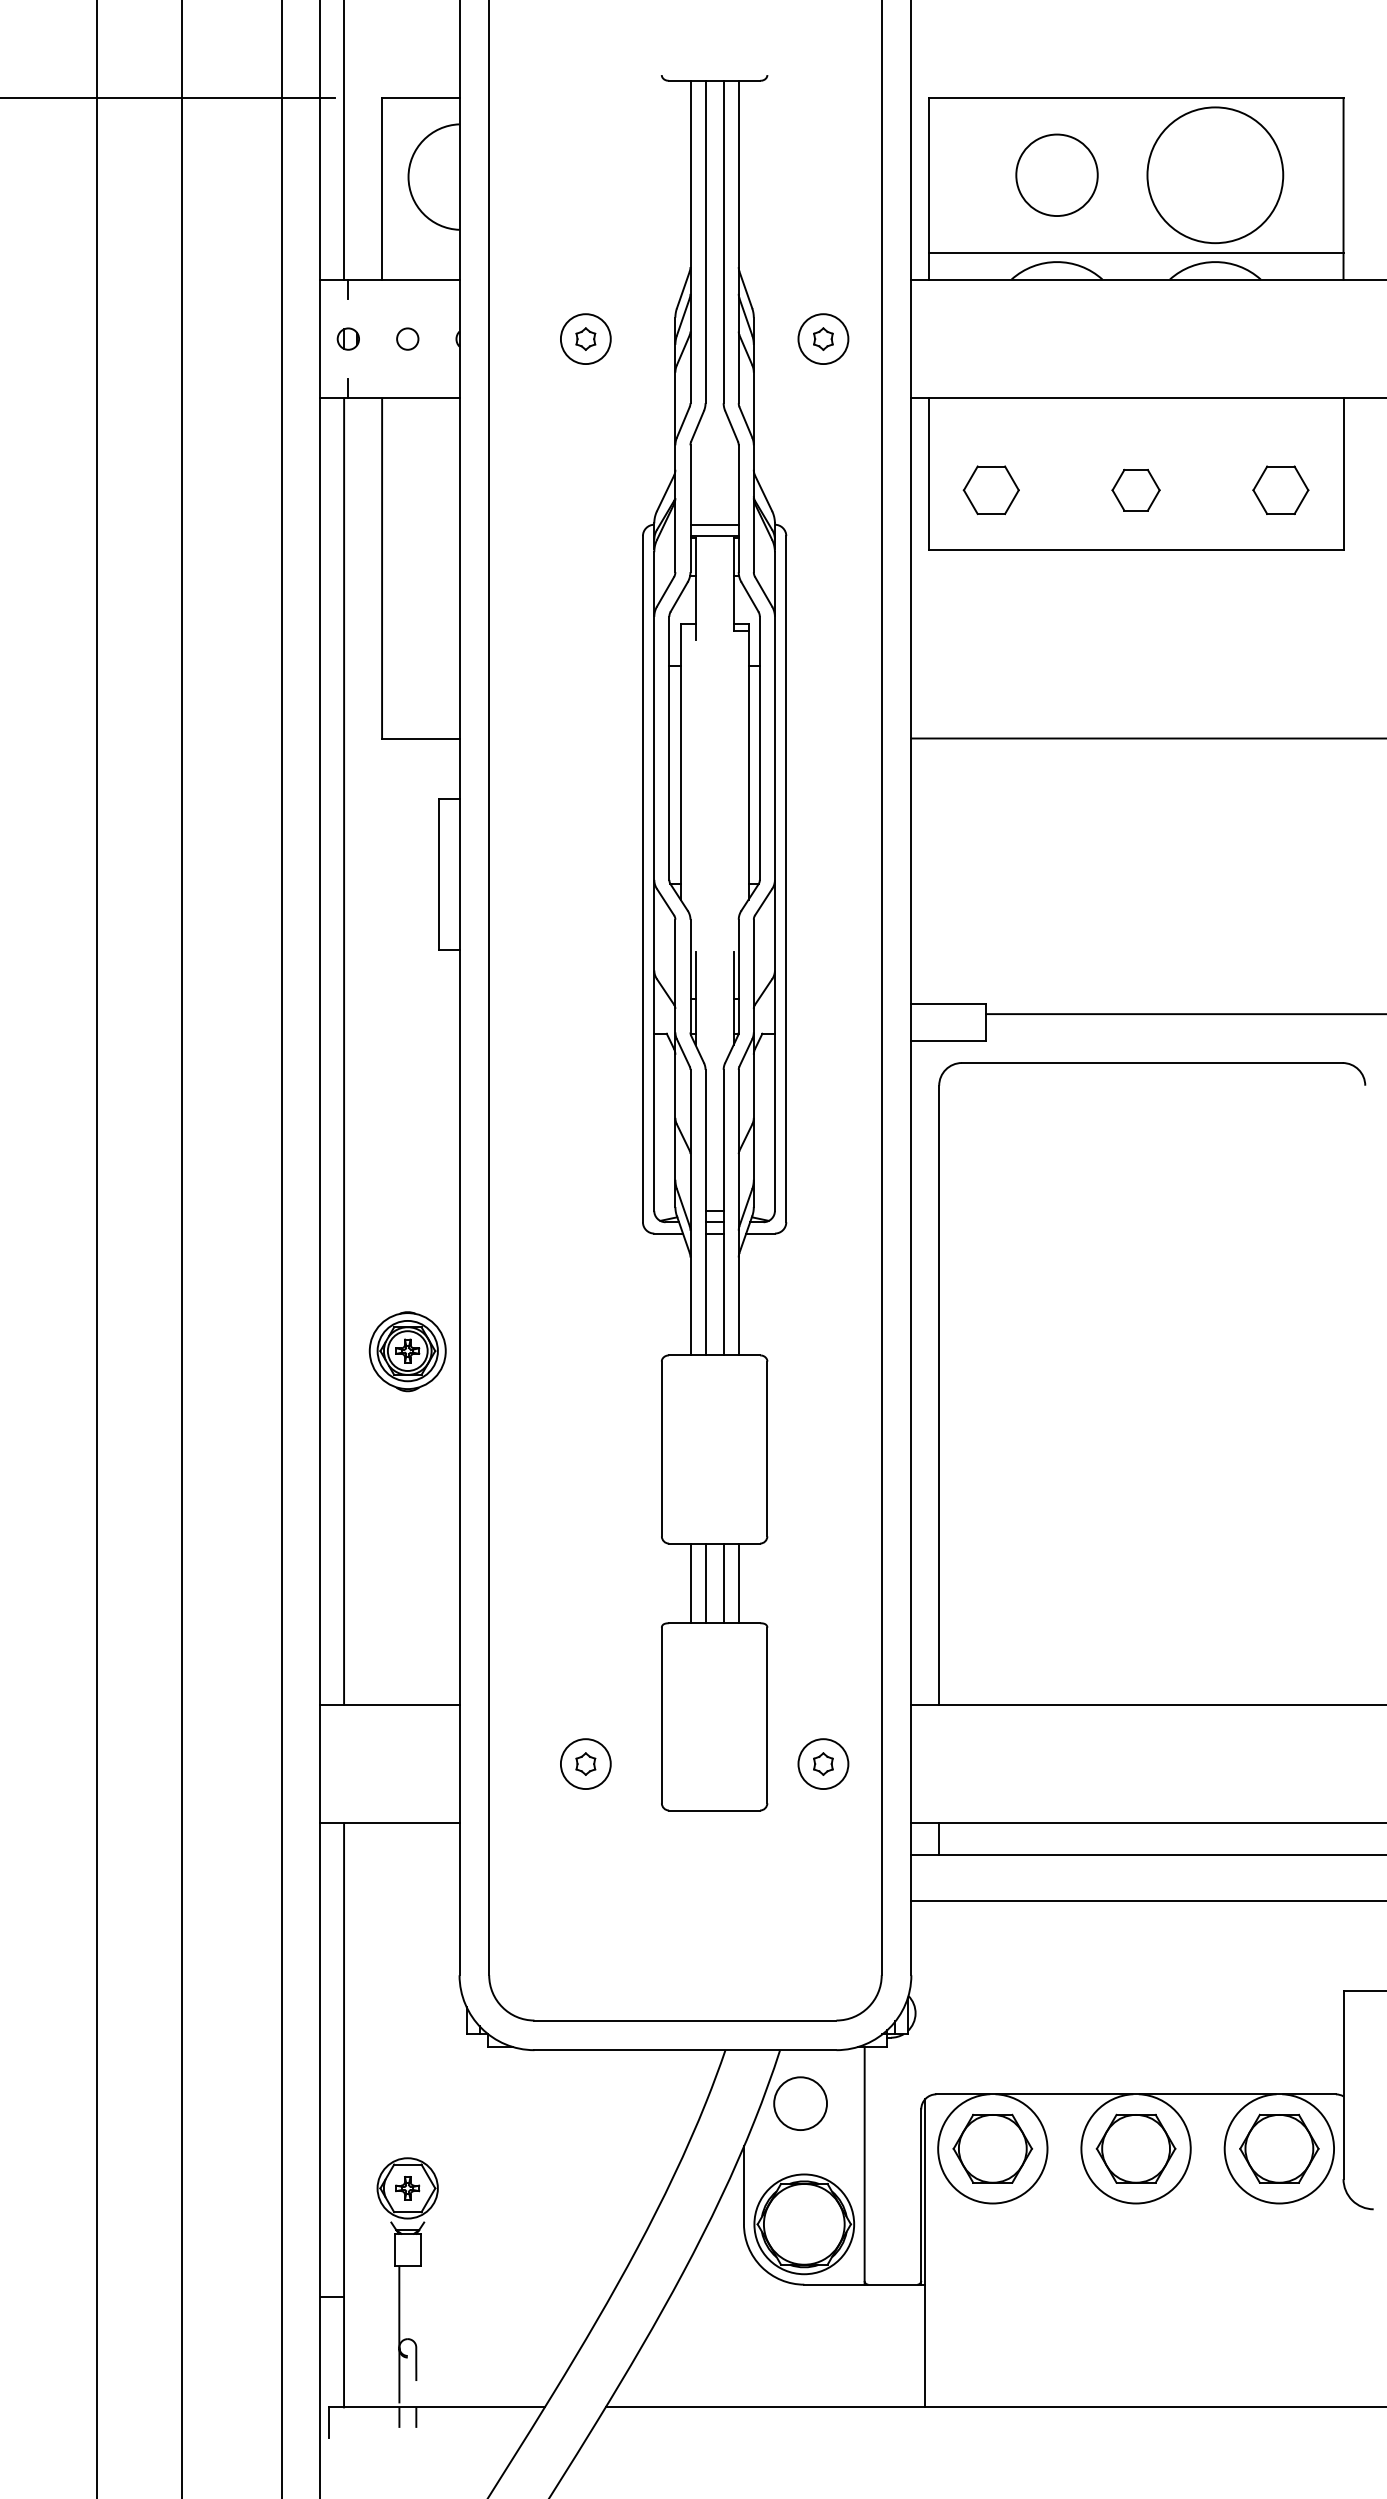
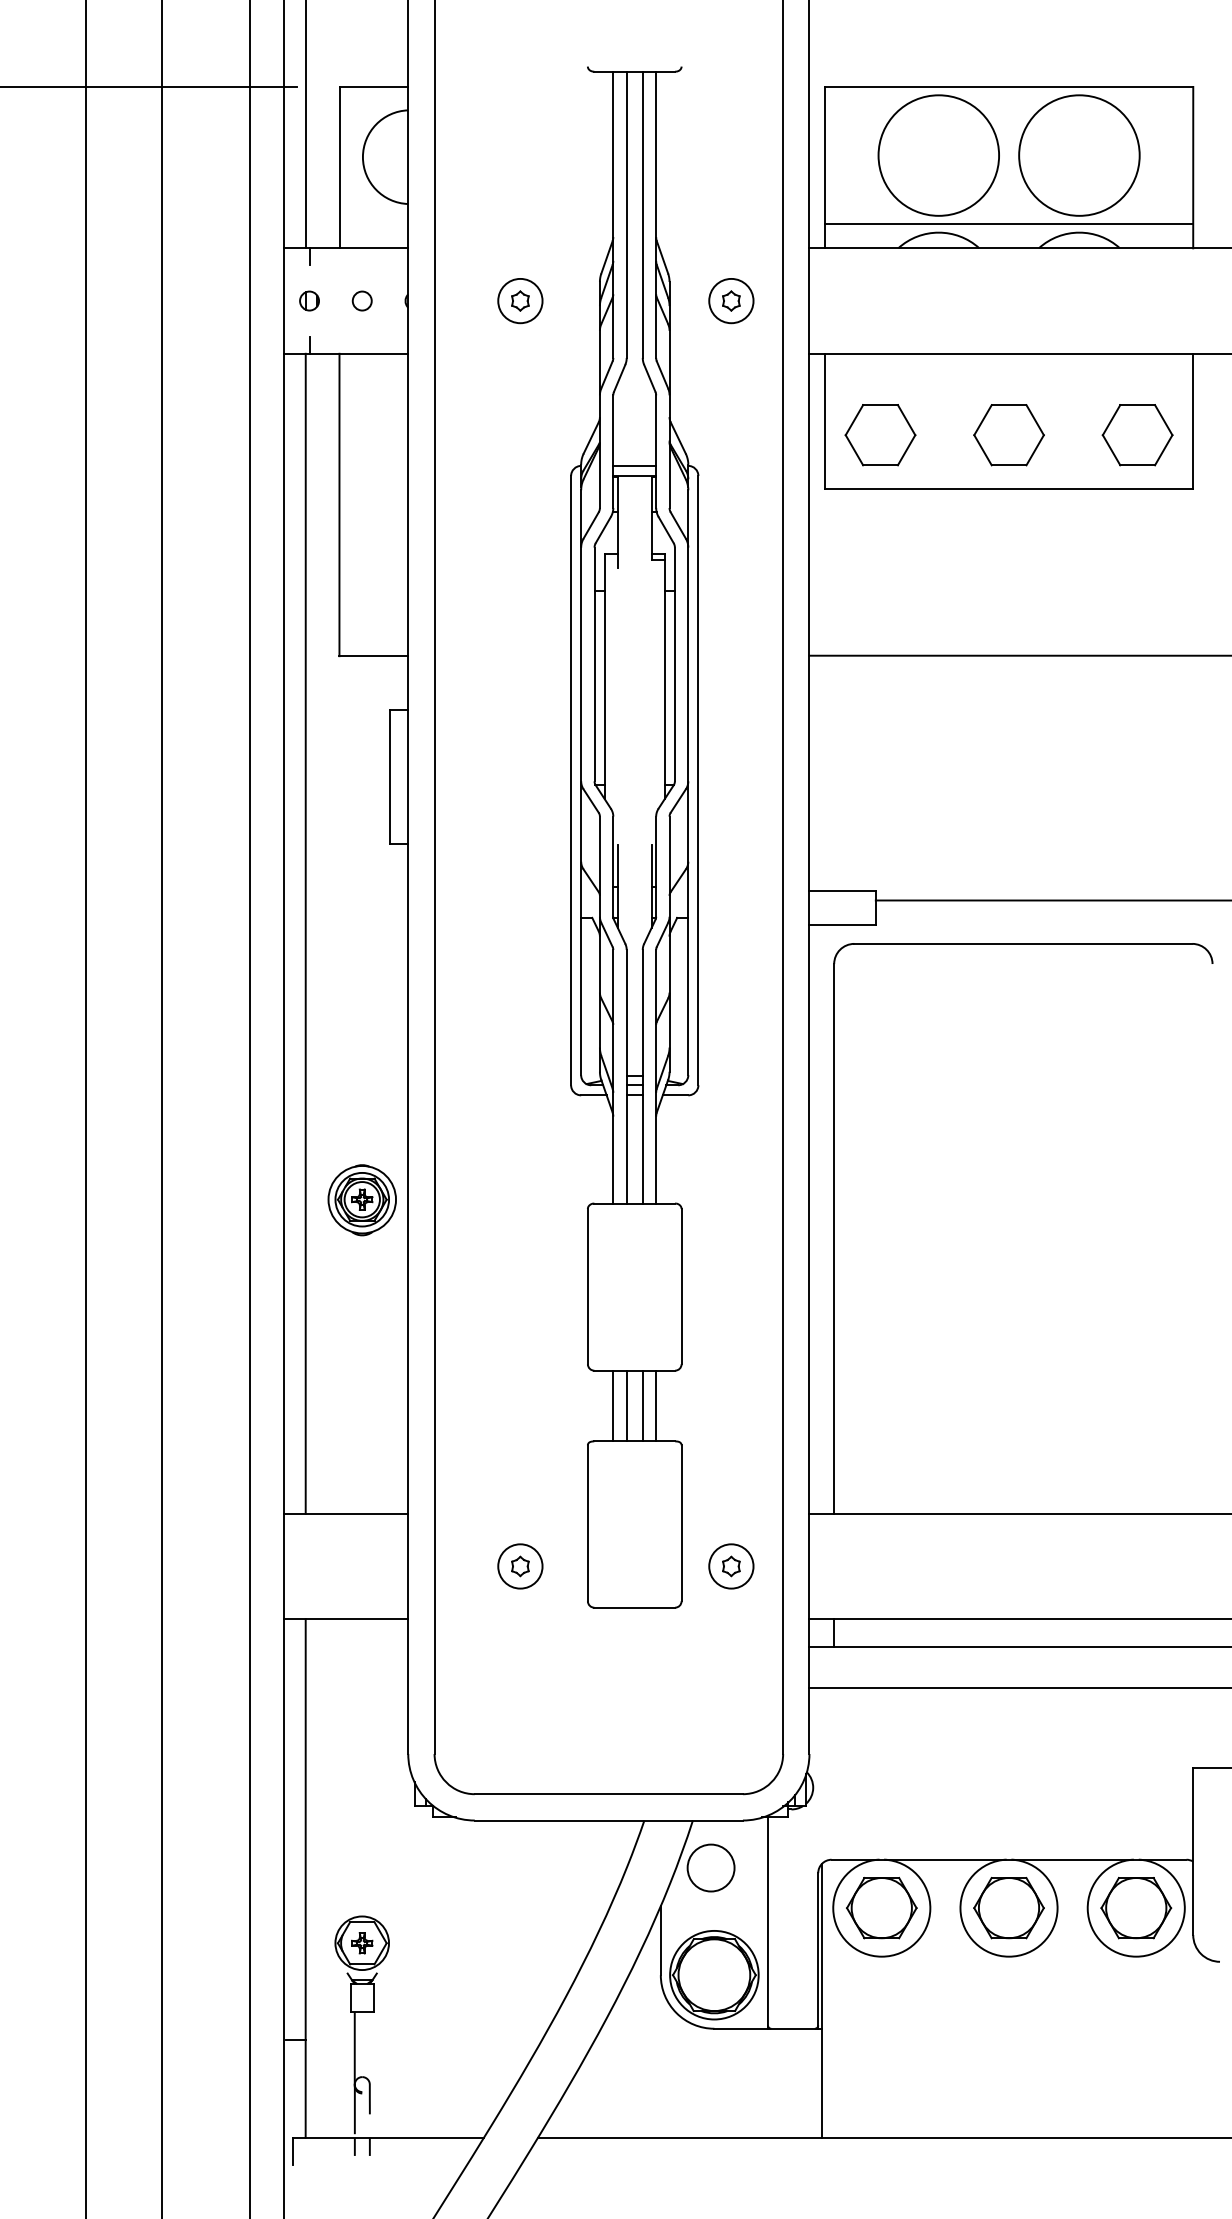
circle: (1056, 175) -> (938, 155), size x1.67
part: (991, 490) -> (880, 435), size x1.43
part: (1135, 490) -> (1008, 435), size x1.67
part: (1280, 490) -> (1137, 435), size x1.43

